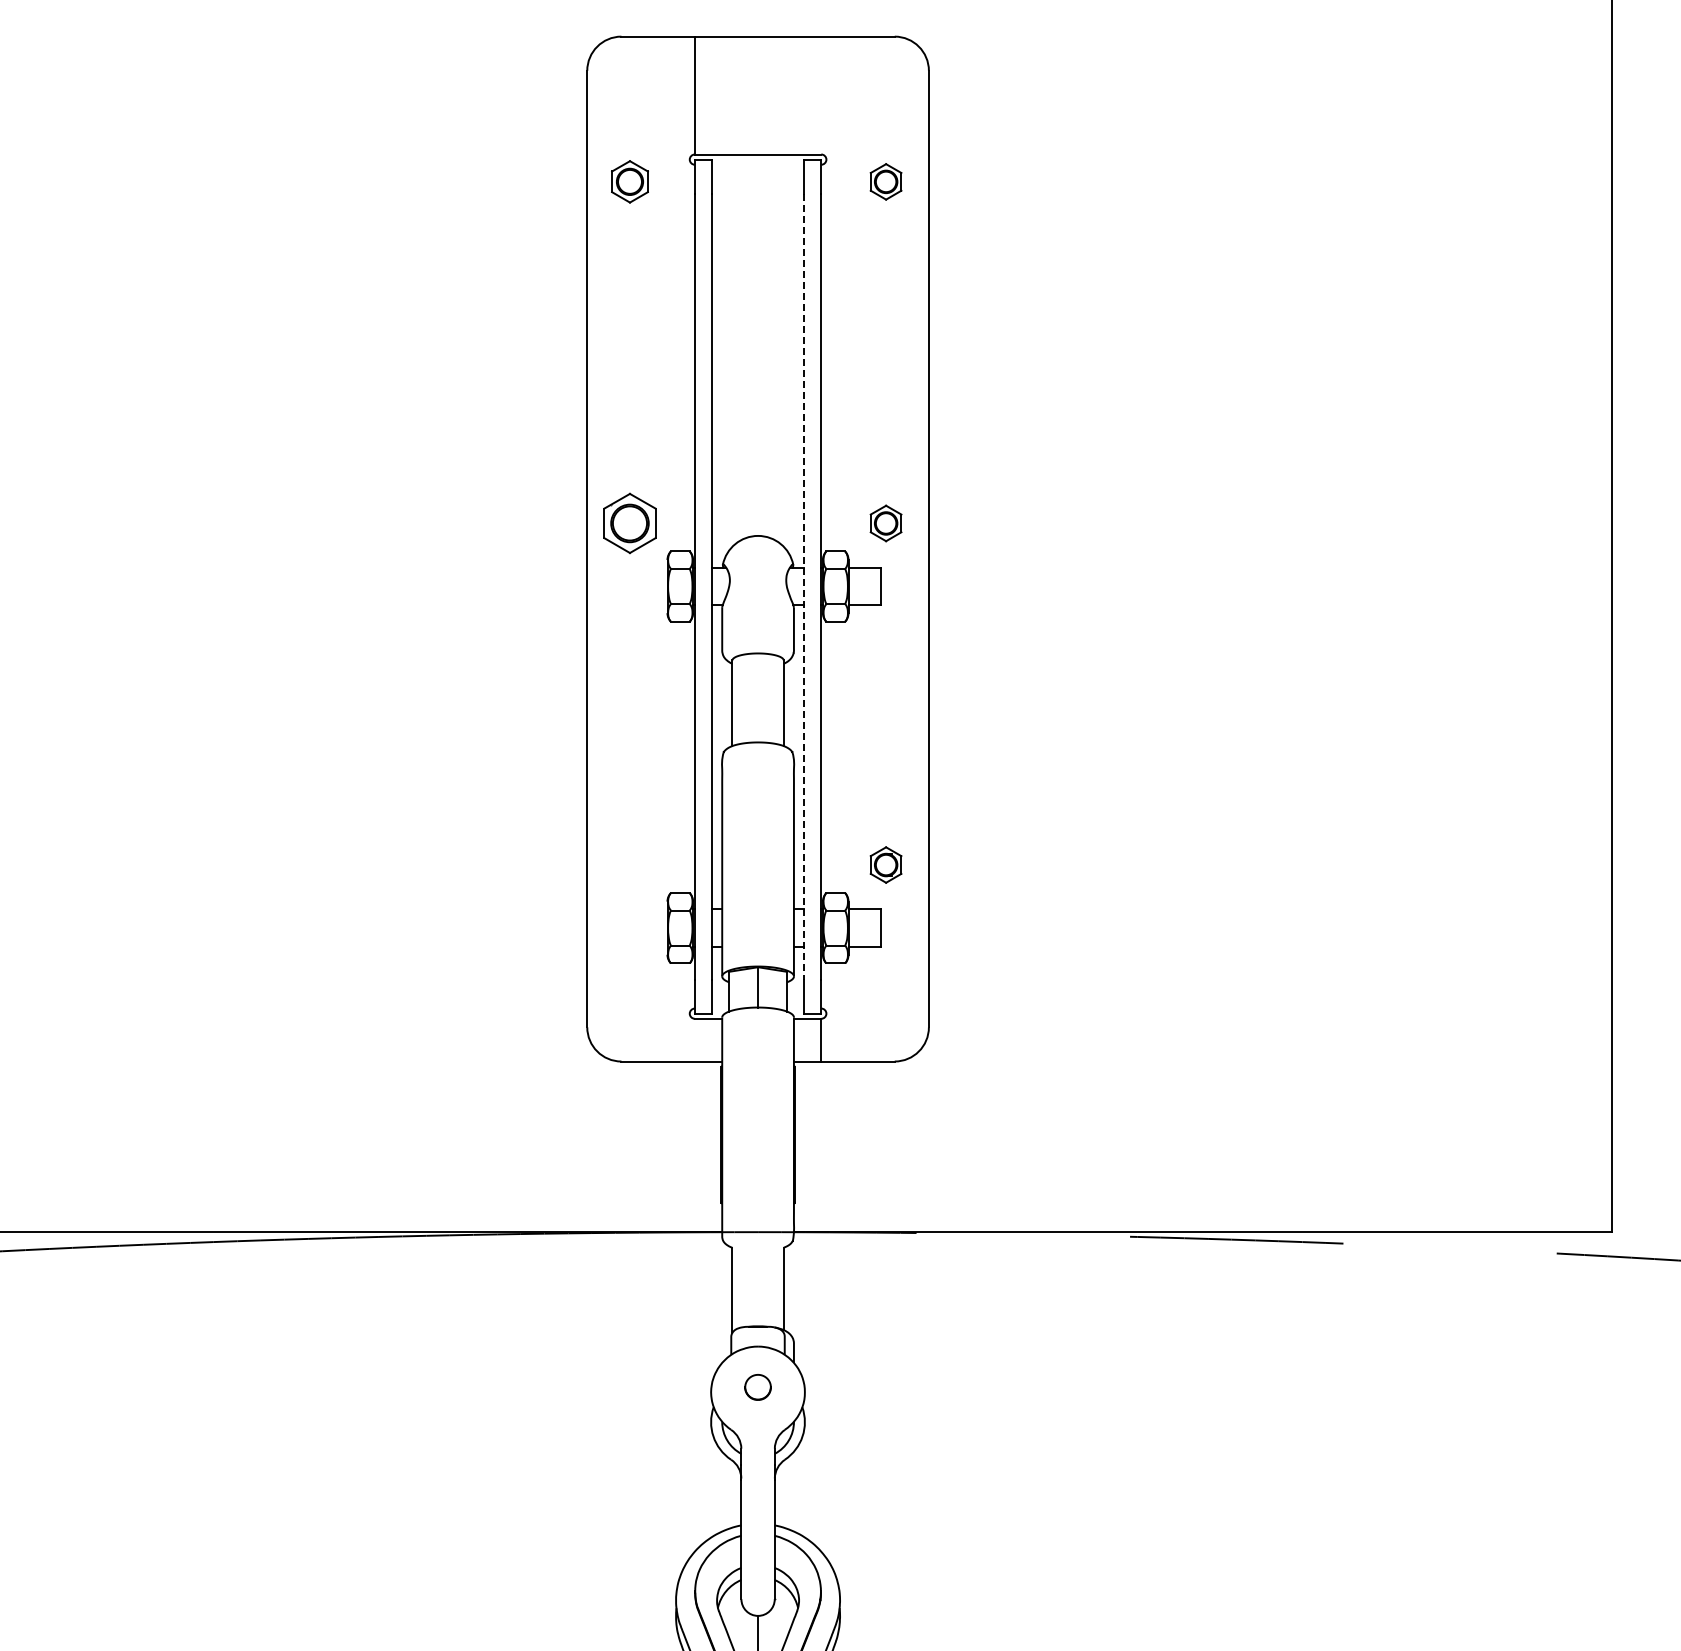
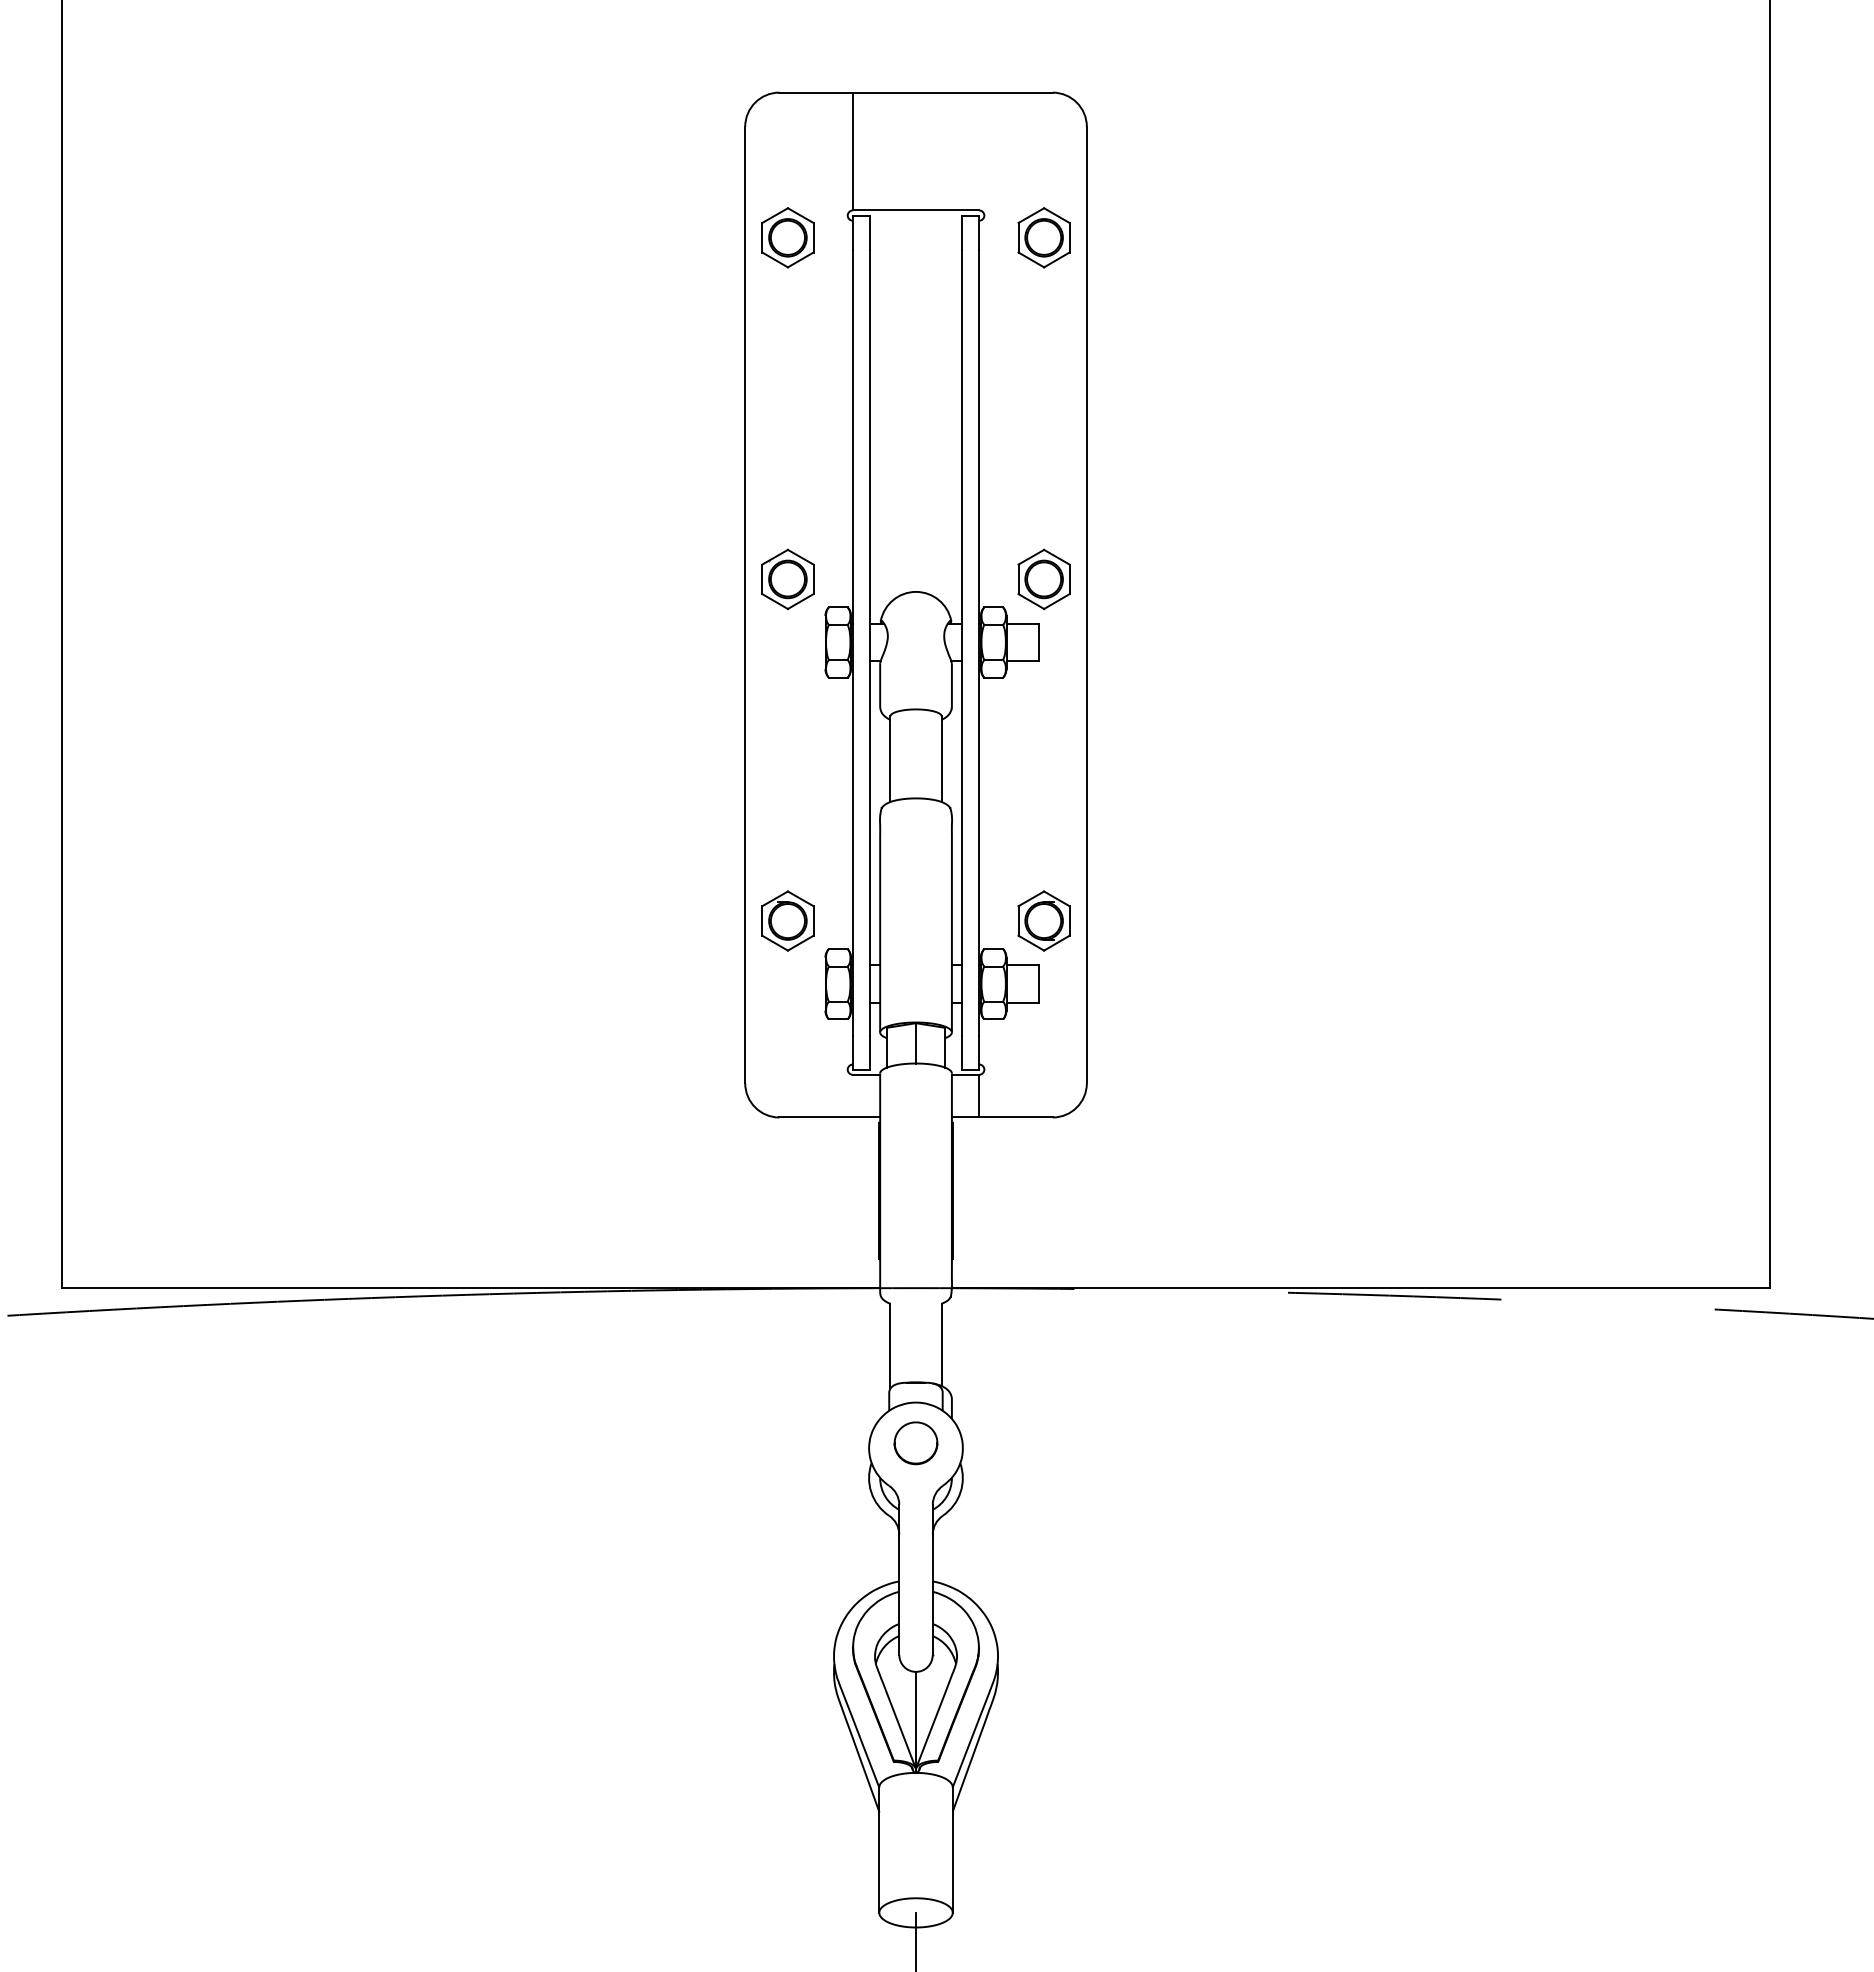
part: (629, 181) -> (787, 237), size x1.43
part: (885, 181) -> (1043, 237), size x1.67
part: (885, 523) -> (1043, 579), size x1.67
line: (804, 586) -> (962, 642), dashed -> solid
part: (629, 864) -> (787, 920), added
part: (885, 864) -> (1043, 920), size x1.67
part: (757, 1387) -> (915, 1443), size x1.67

